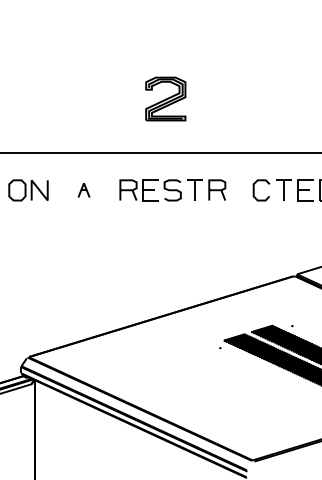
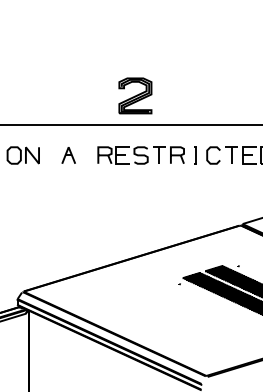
part: (165, 98) -> (135, 95), moved
part: (83, 190) -> (68, 155), size x1.43
line: (239, 190) -> (195, 155), added

